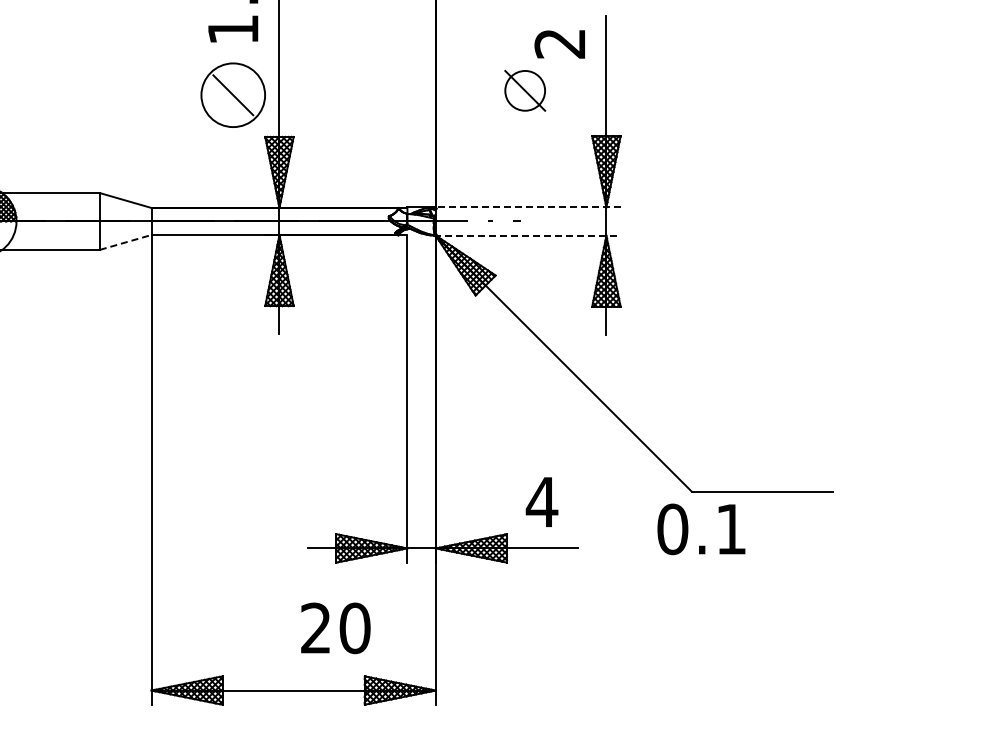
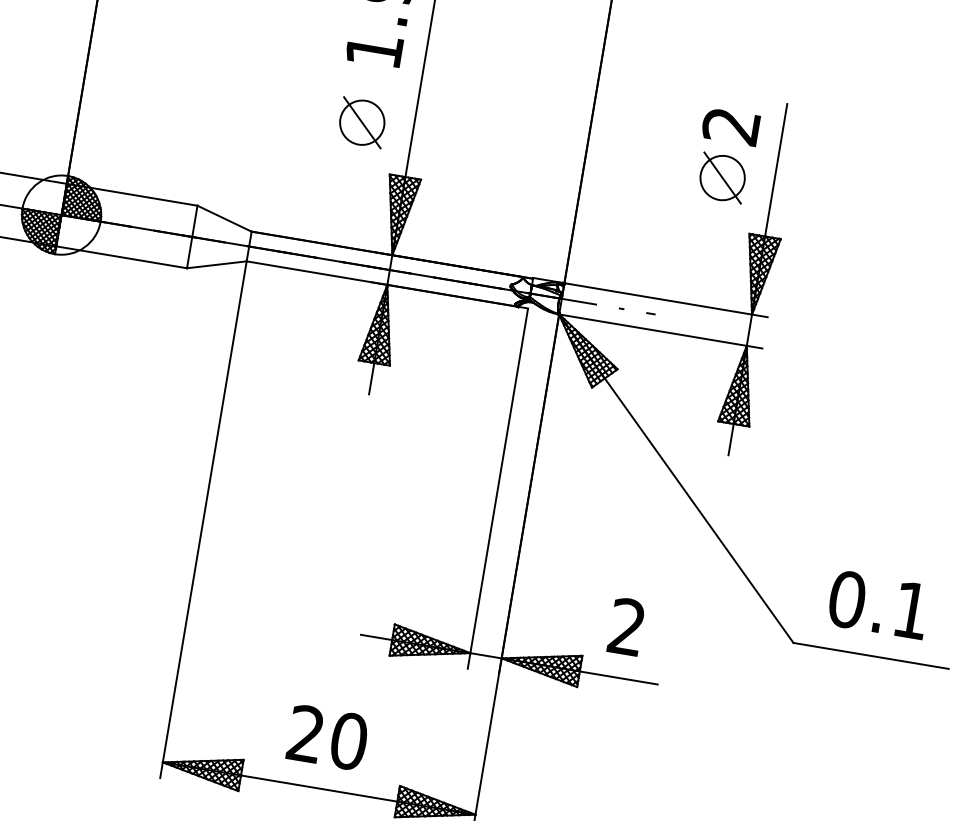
part: (525, 90) -> (723, 177), moved
circle: (233, 95) -> (362, 123), size x0.62
line: (527, 207) -> (665, 300), dashed -> solid
line: (528, 235) -> (661, 331), dashed -> solid
line: (125, 242) -> (216, 264), dashed -> solid
text: (541, 501) -> (626, 626), 4 -> 2
text: (701, 529) -> (878, 605), moved
text: (335, 628) -> (327, 737), moved

